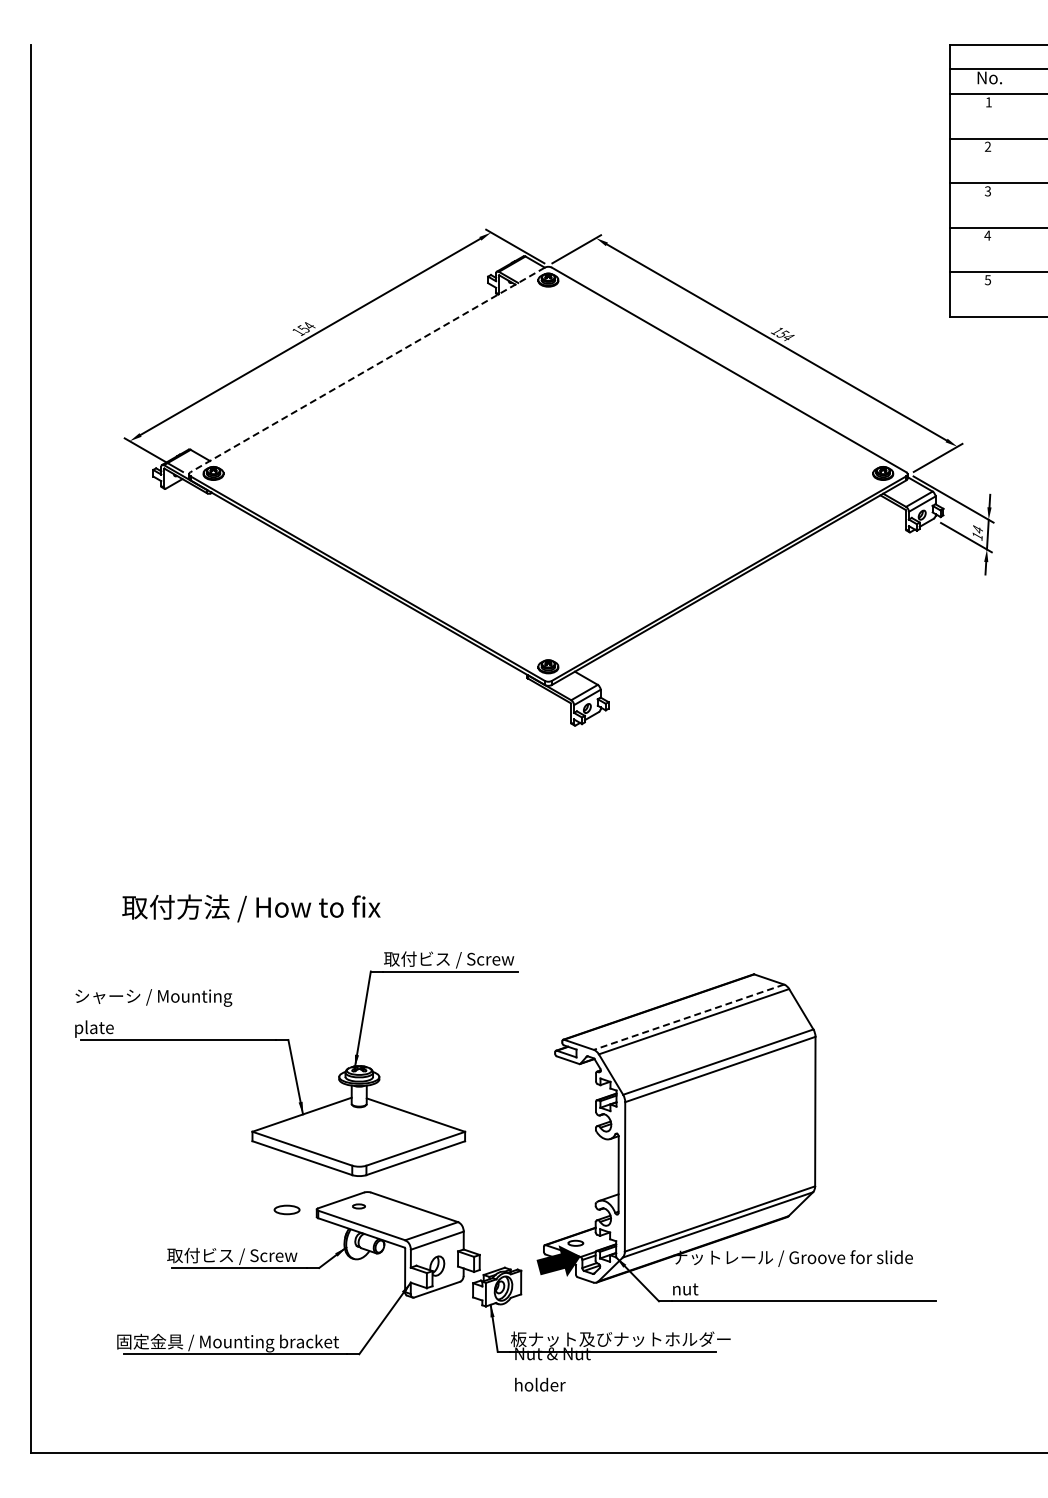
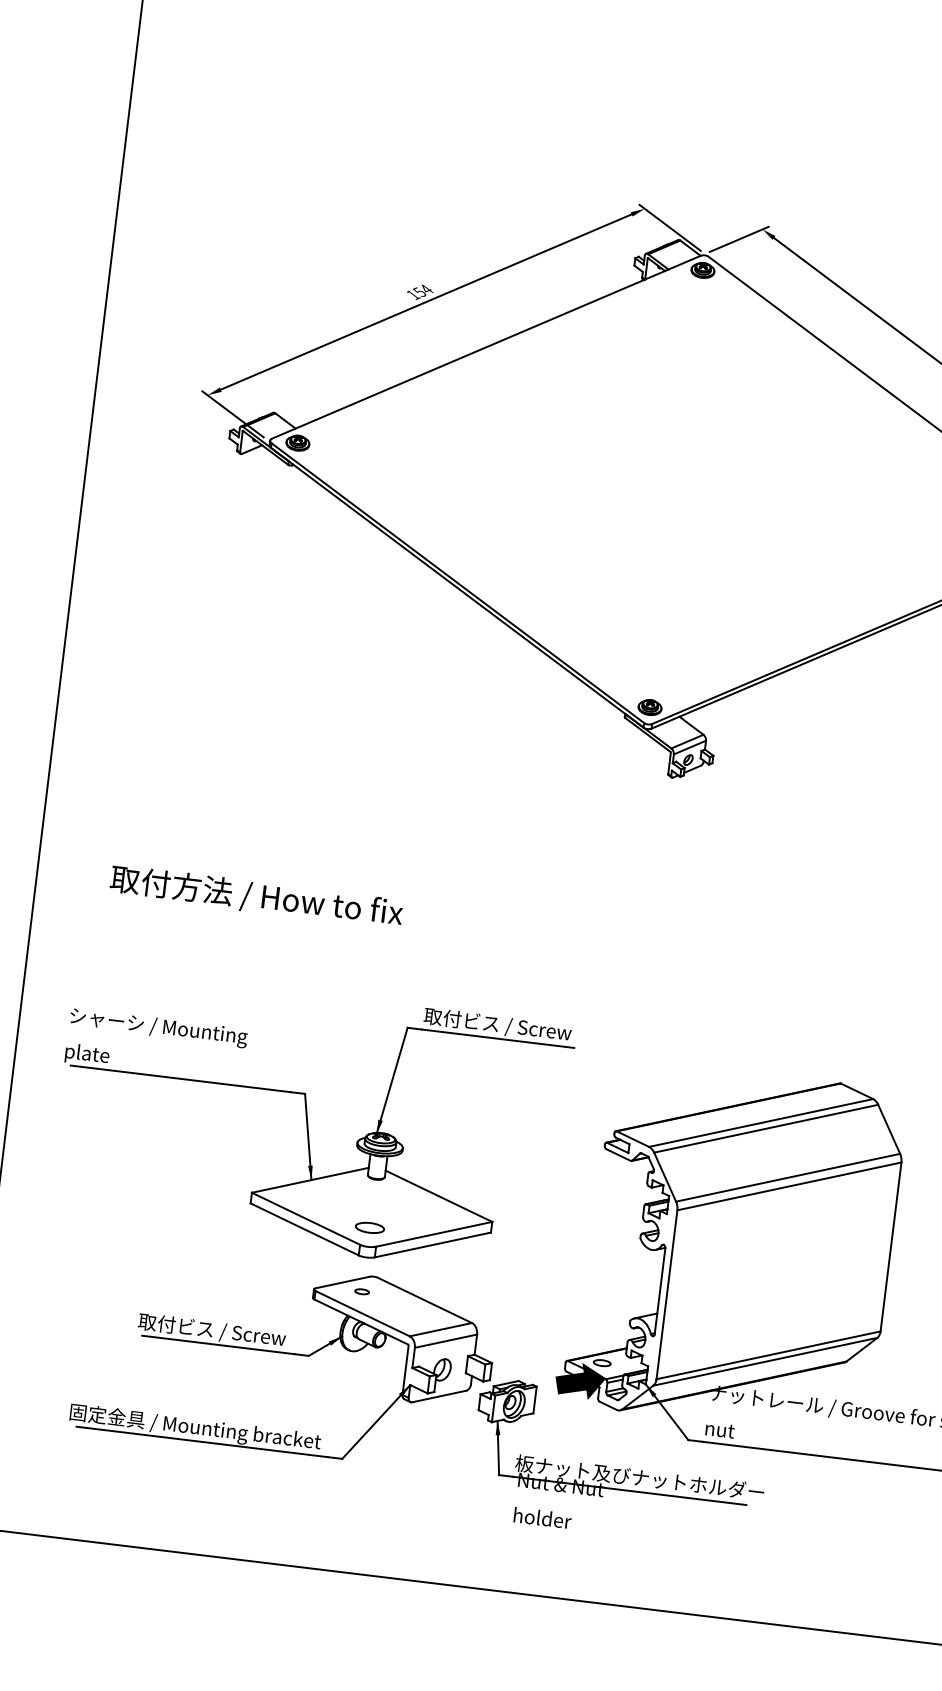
line: (367, 369) -> (486, 346), dashed -> solid
text: (251, 908) -> (256, 897), moved
line: (689, 1017) -> (761, 1123), dashed -> solid
part: (286, 1209) -> (369, 1227), moved

